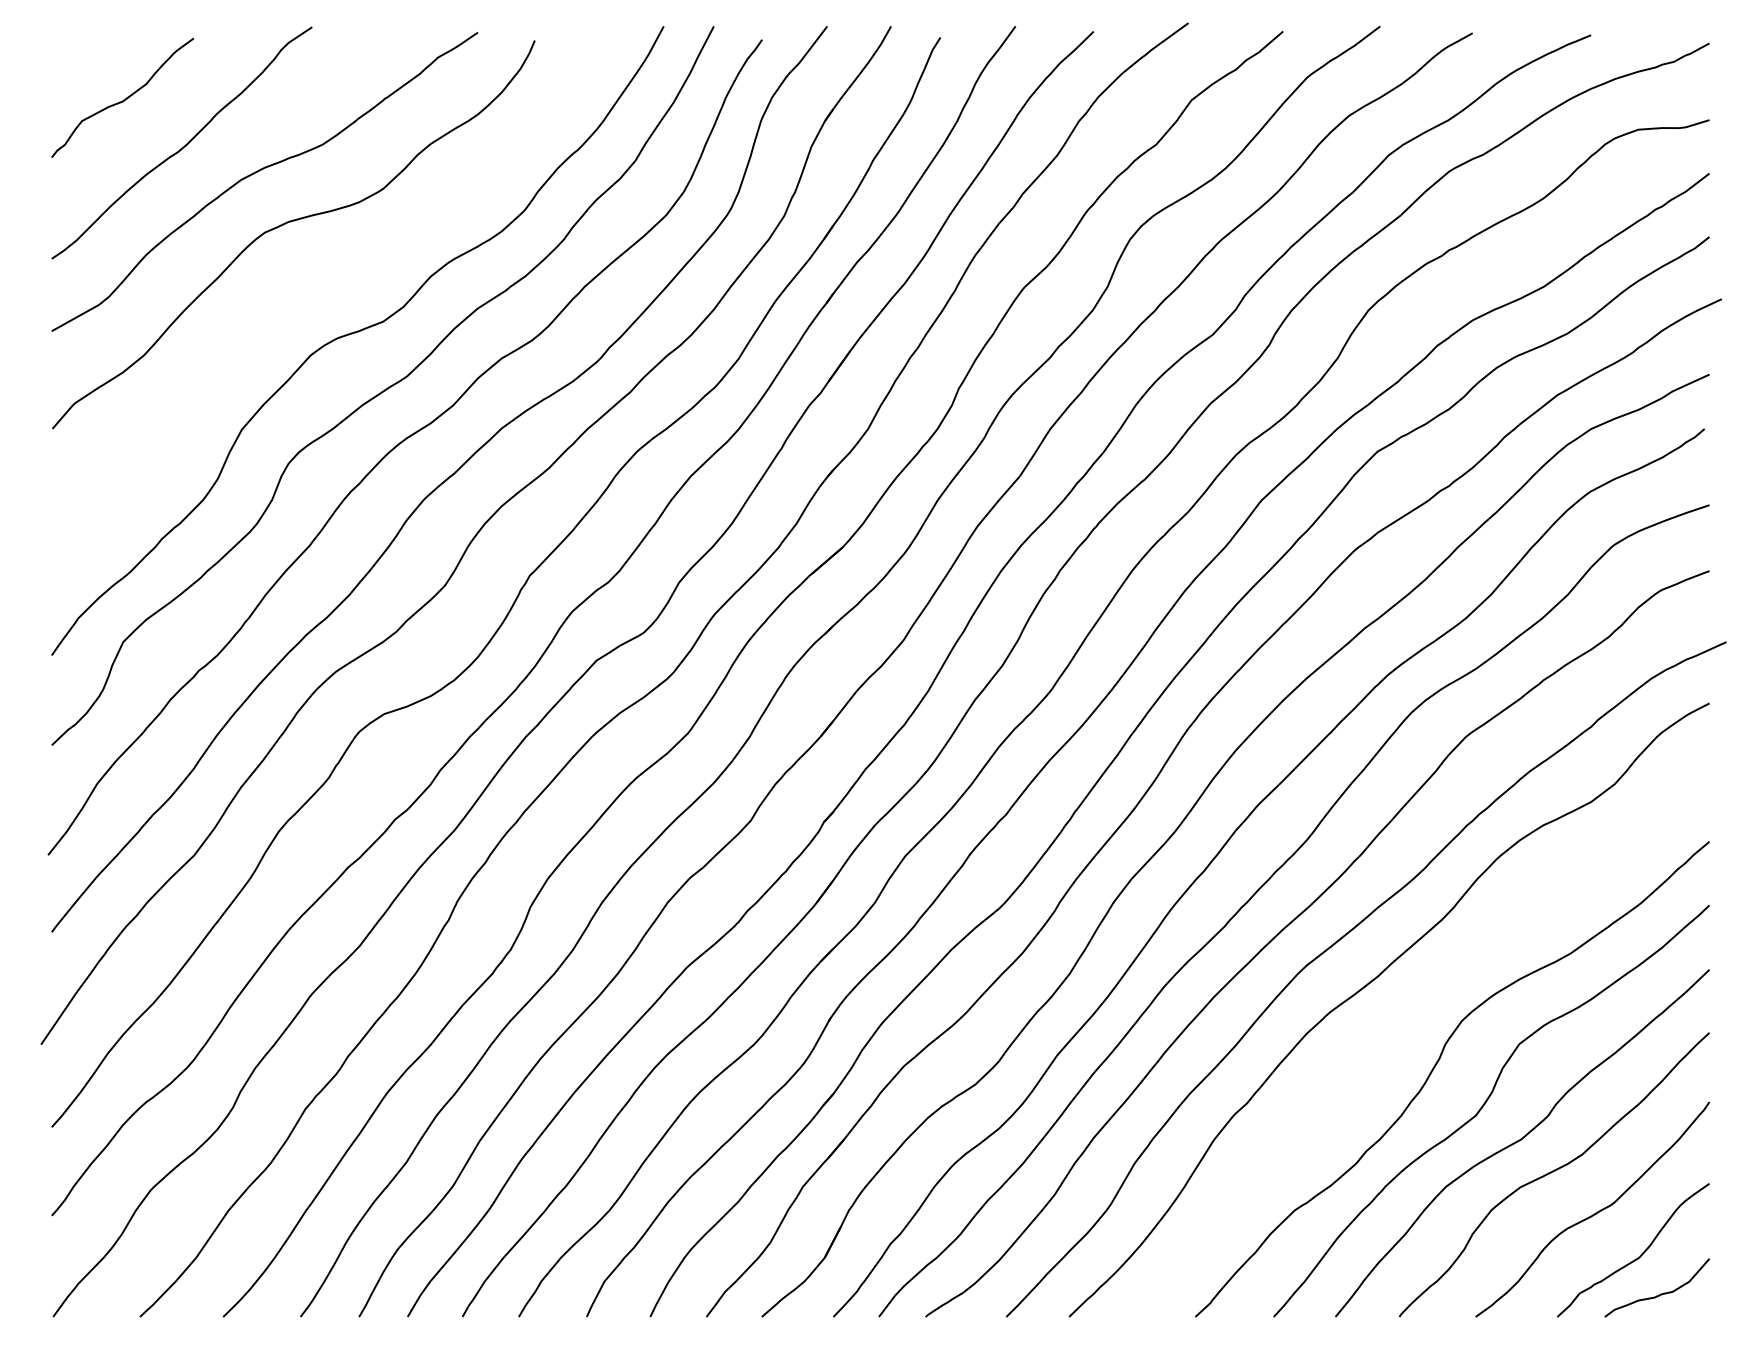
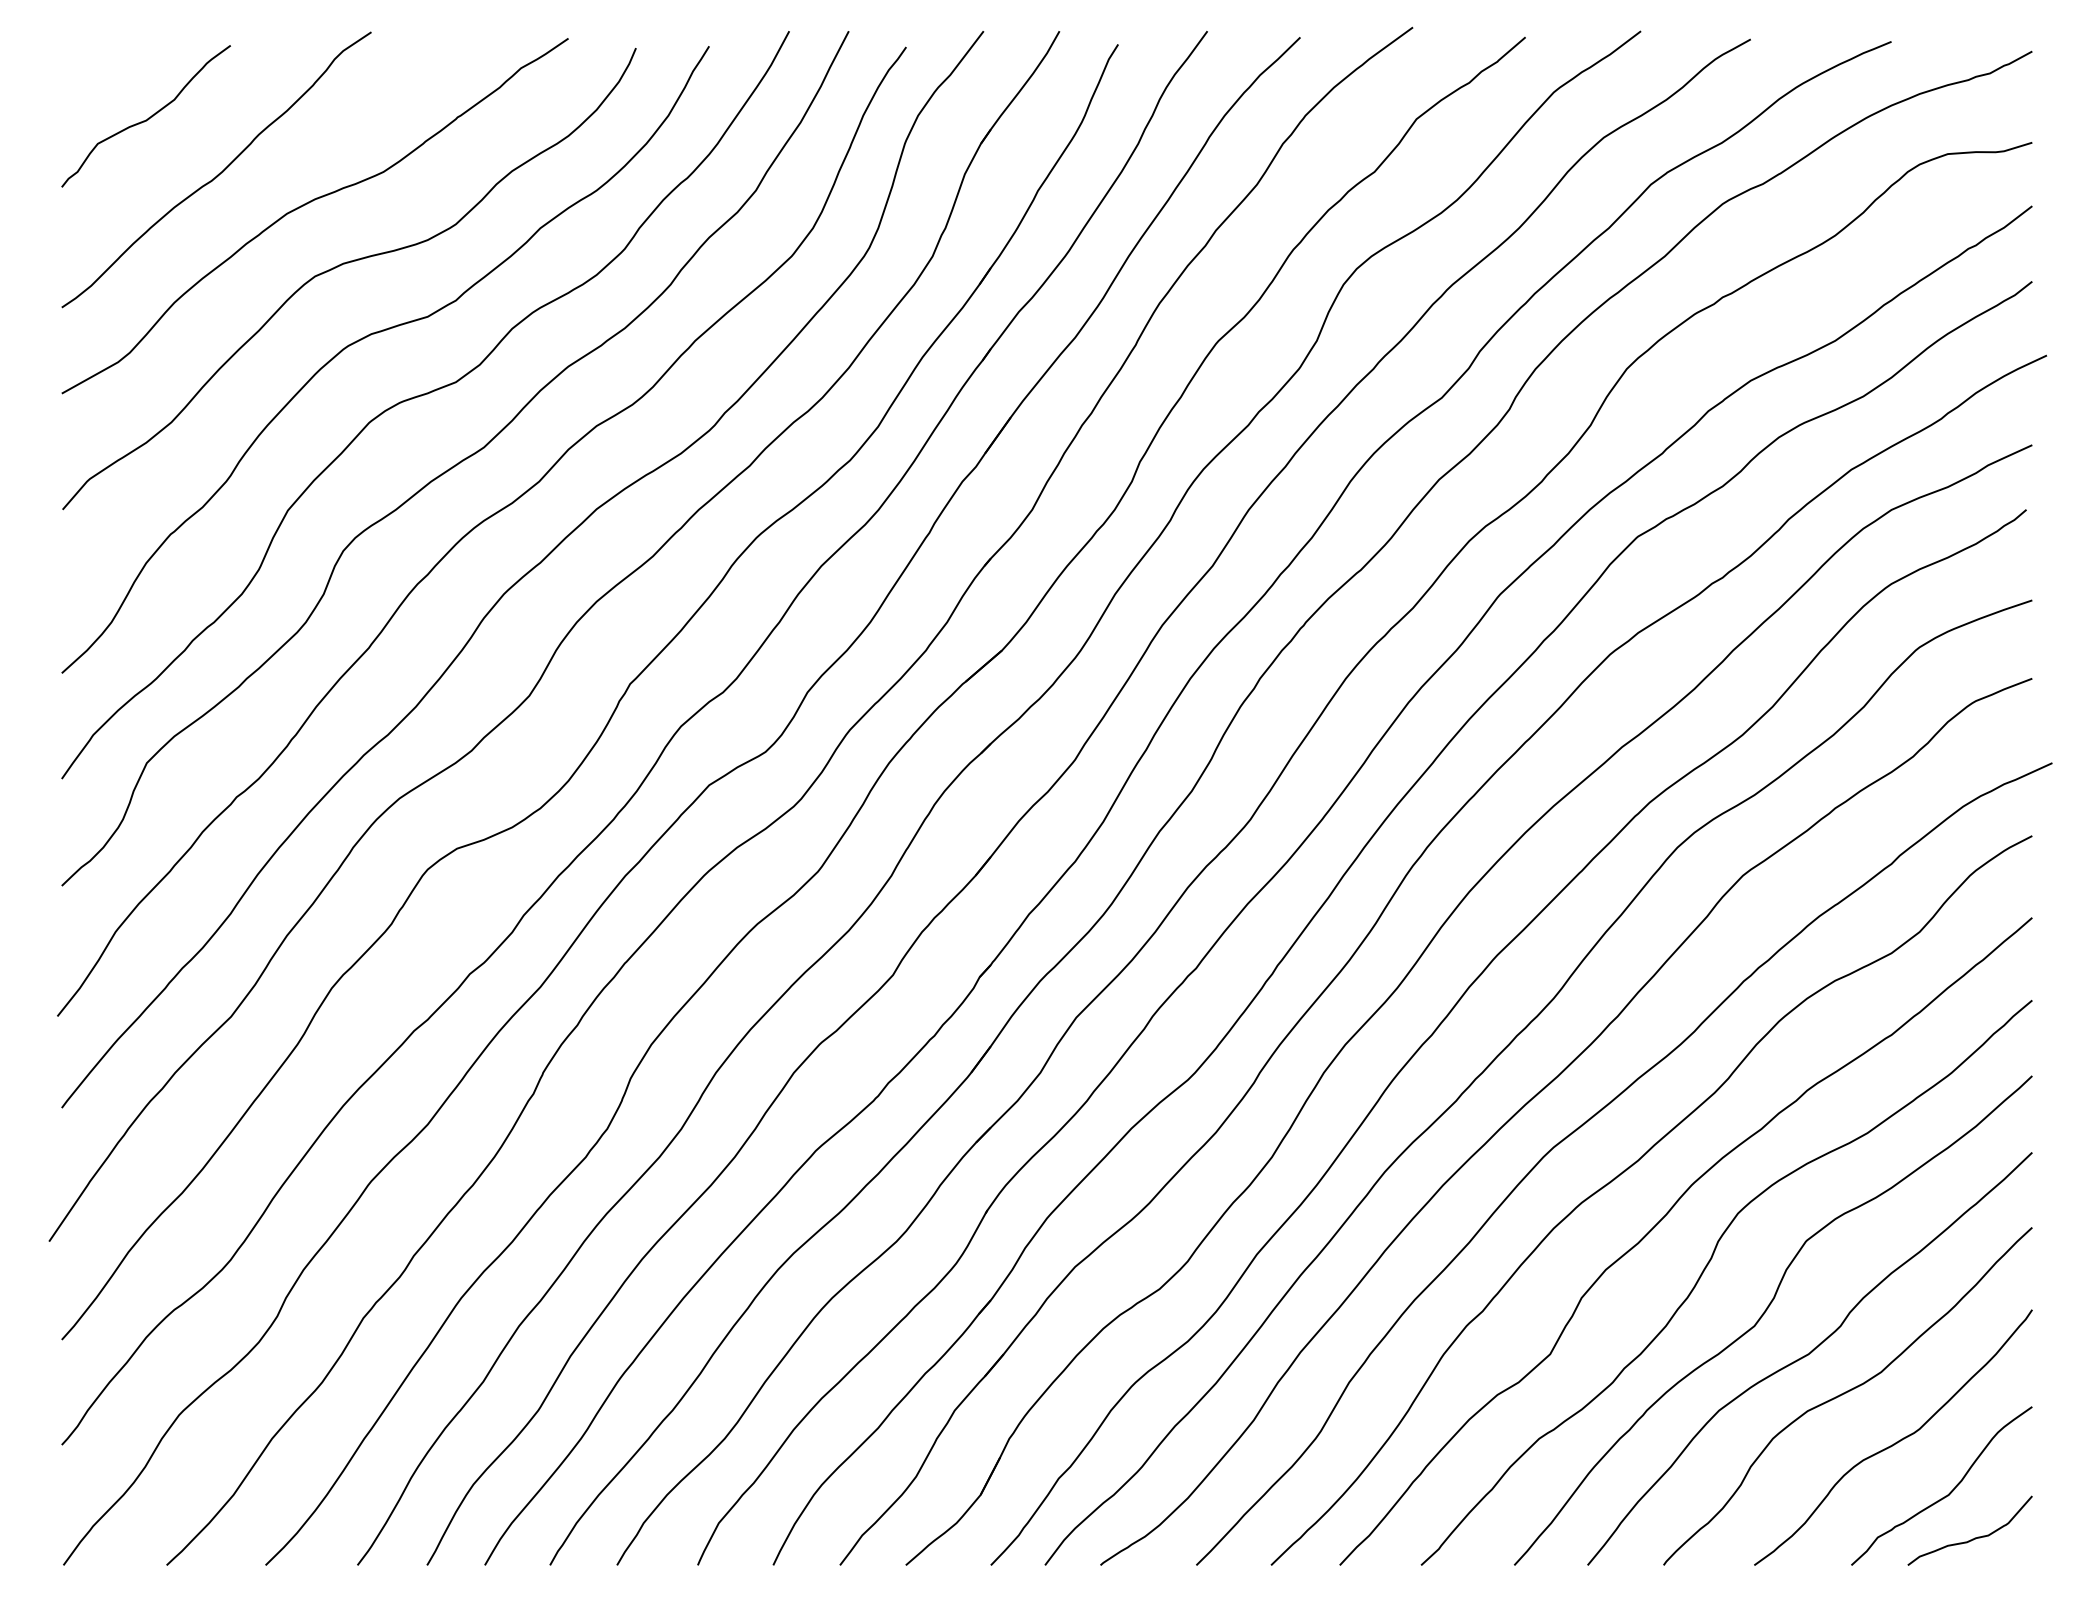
curve: (317, 280) -> (377, 333), added
curve: (1399, 1025) -> (1663, 1218), added

